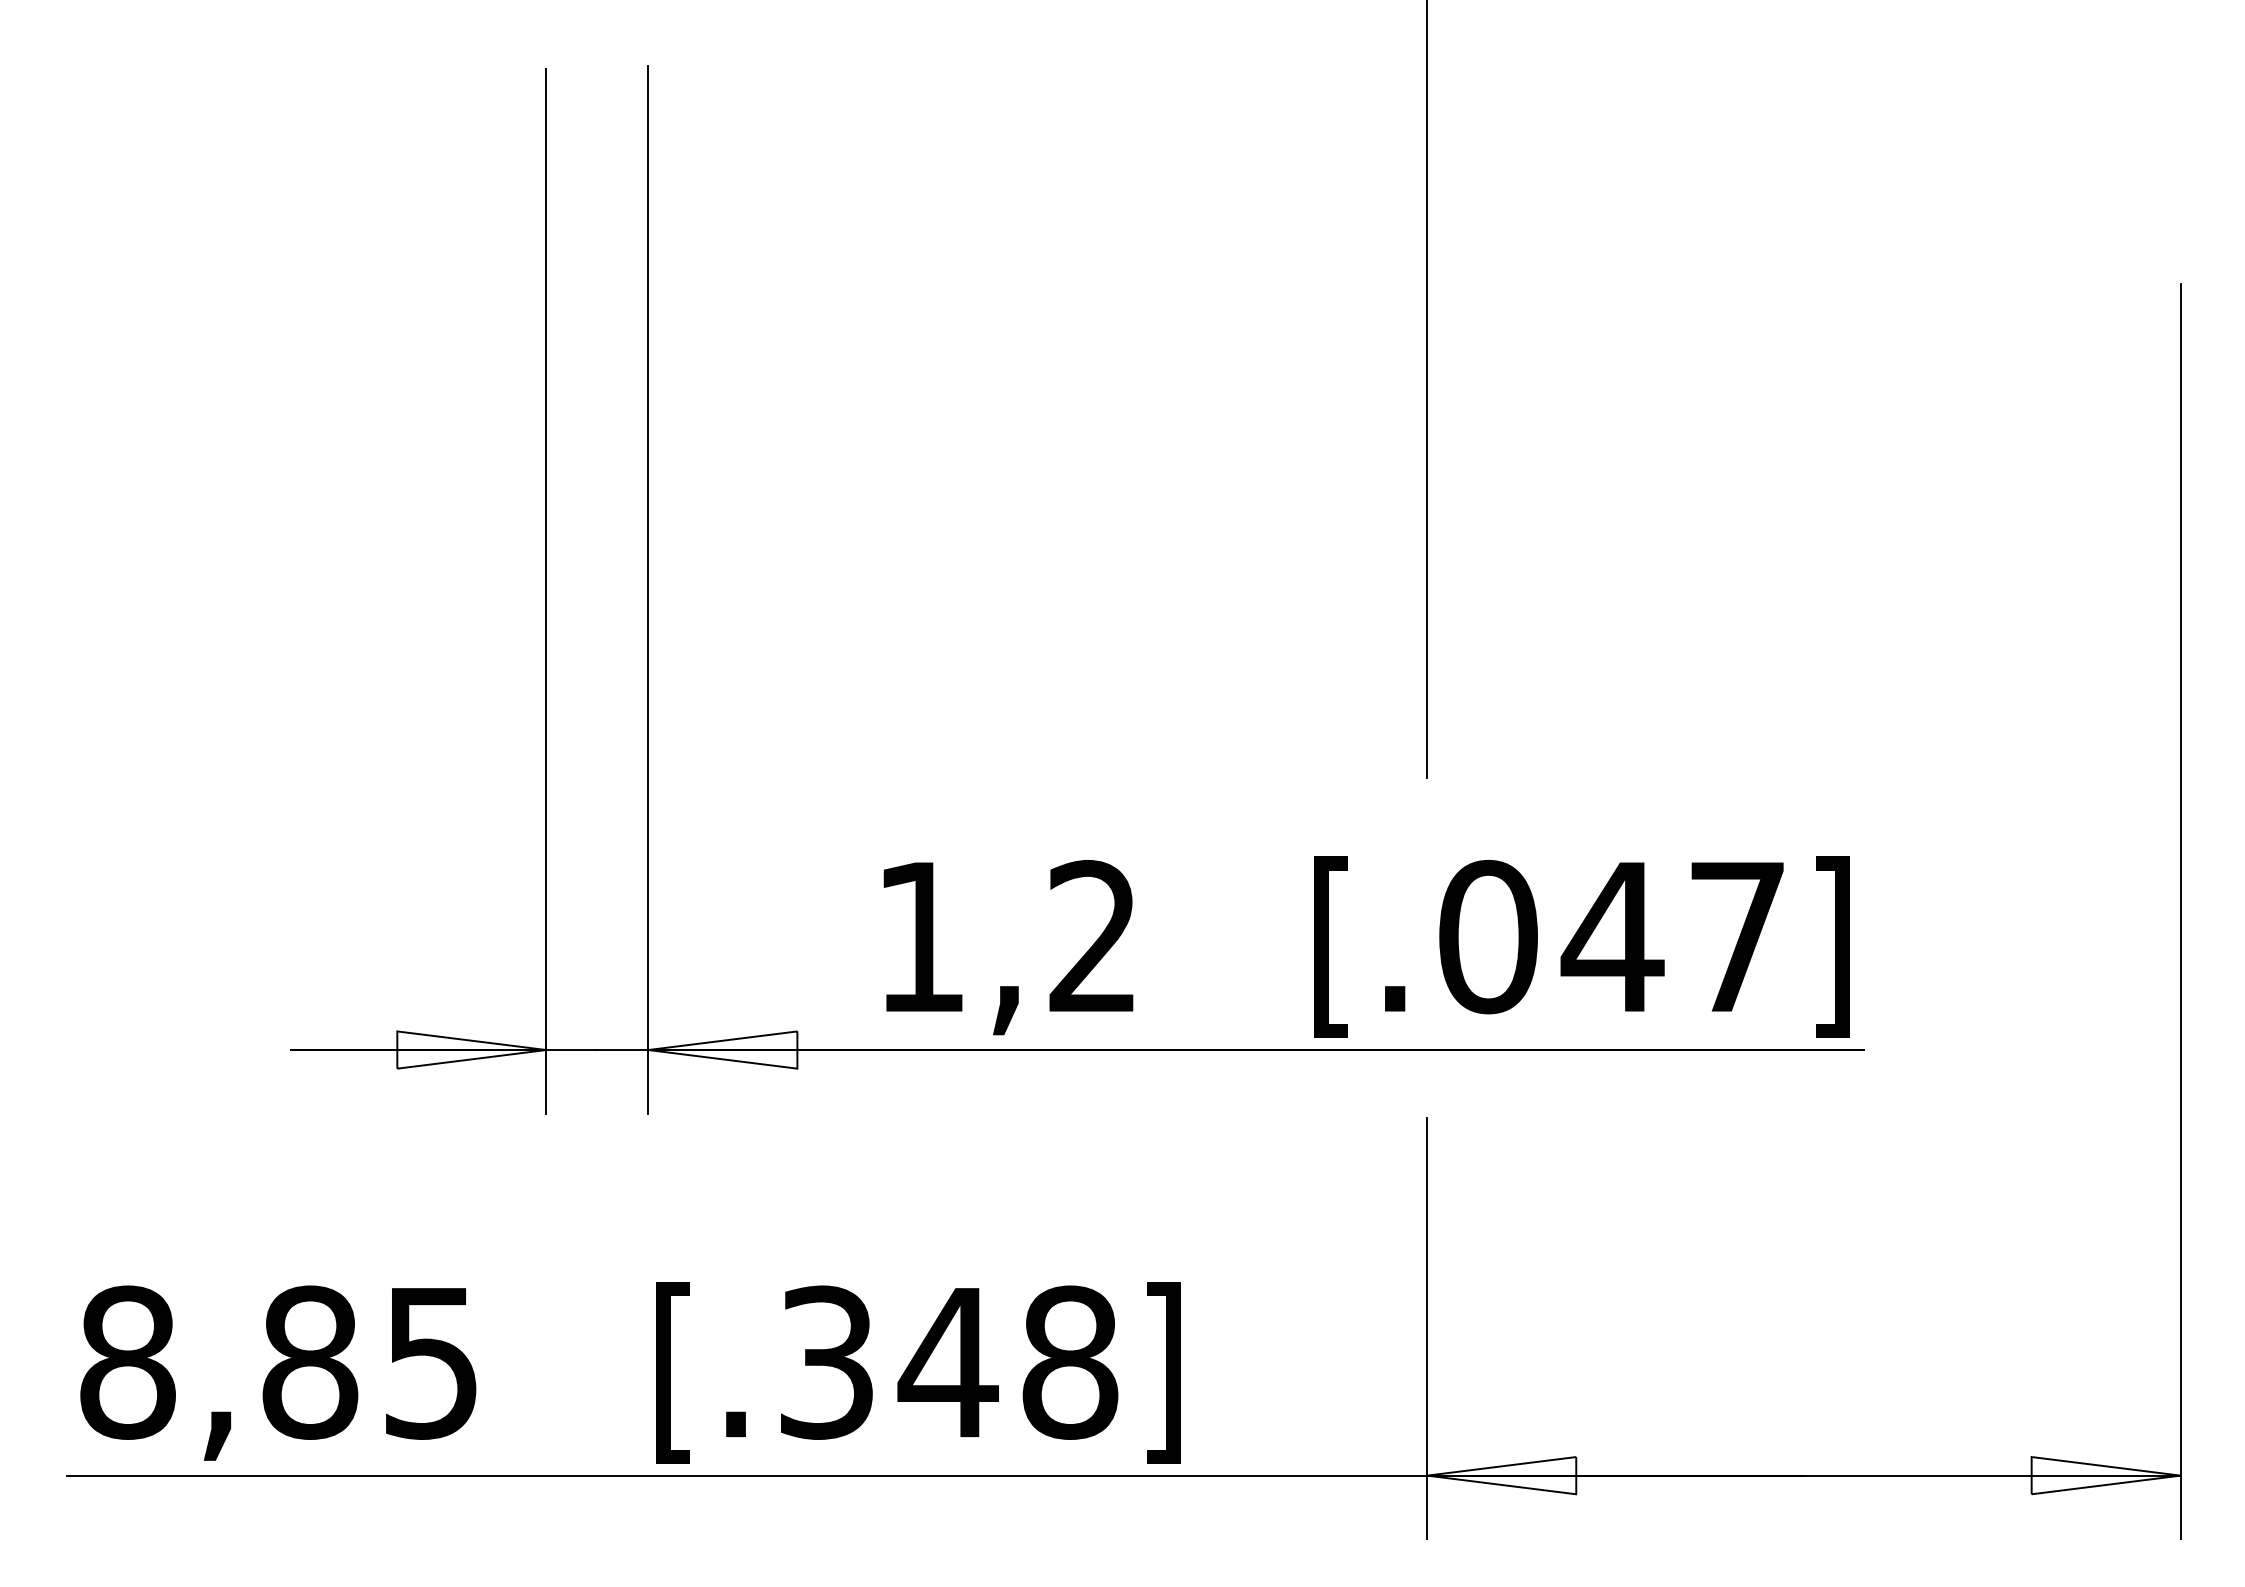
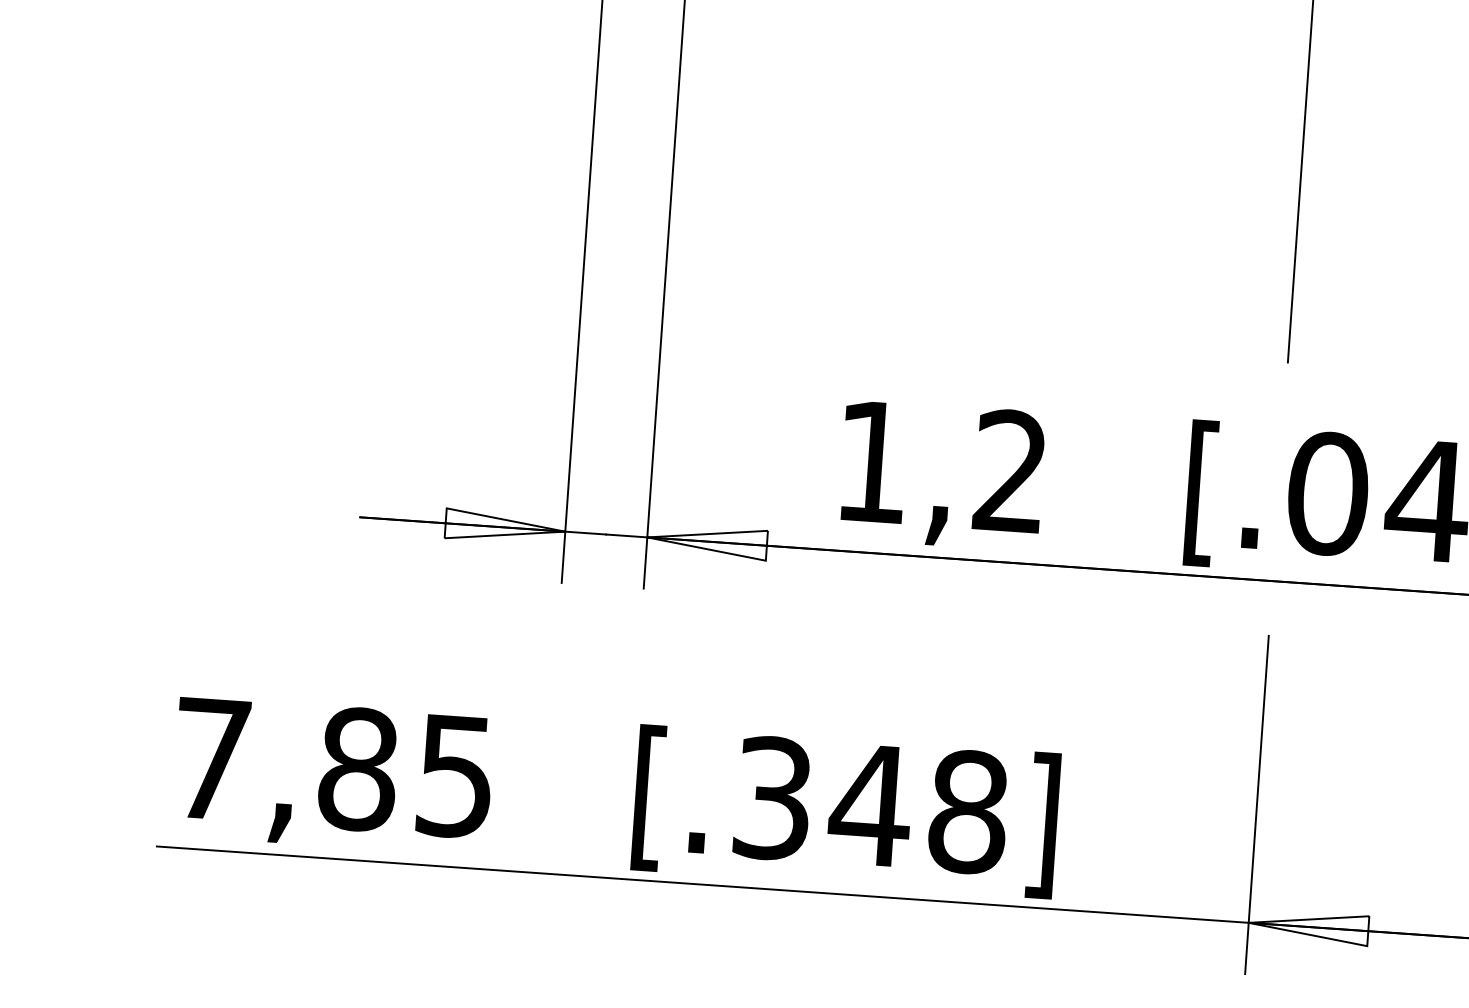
text: (127, 1362) -> (211, 759), 8,85 -> 7,85

